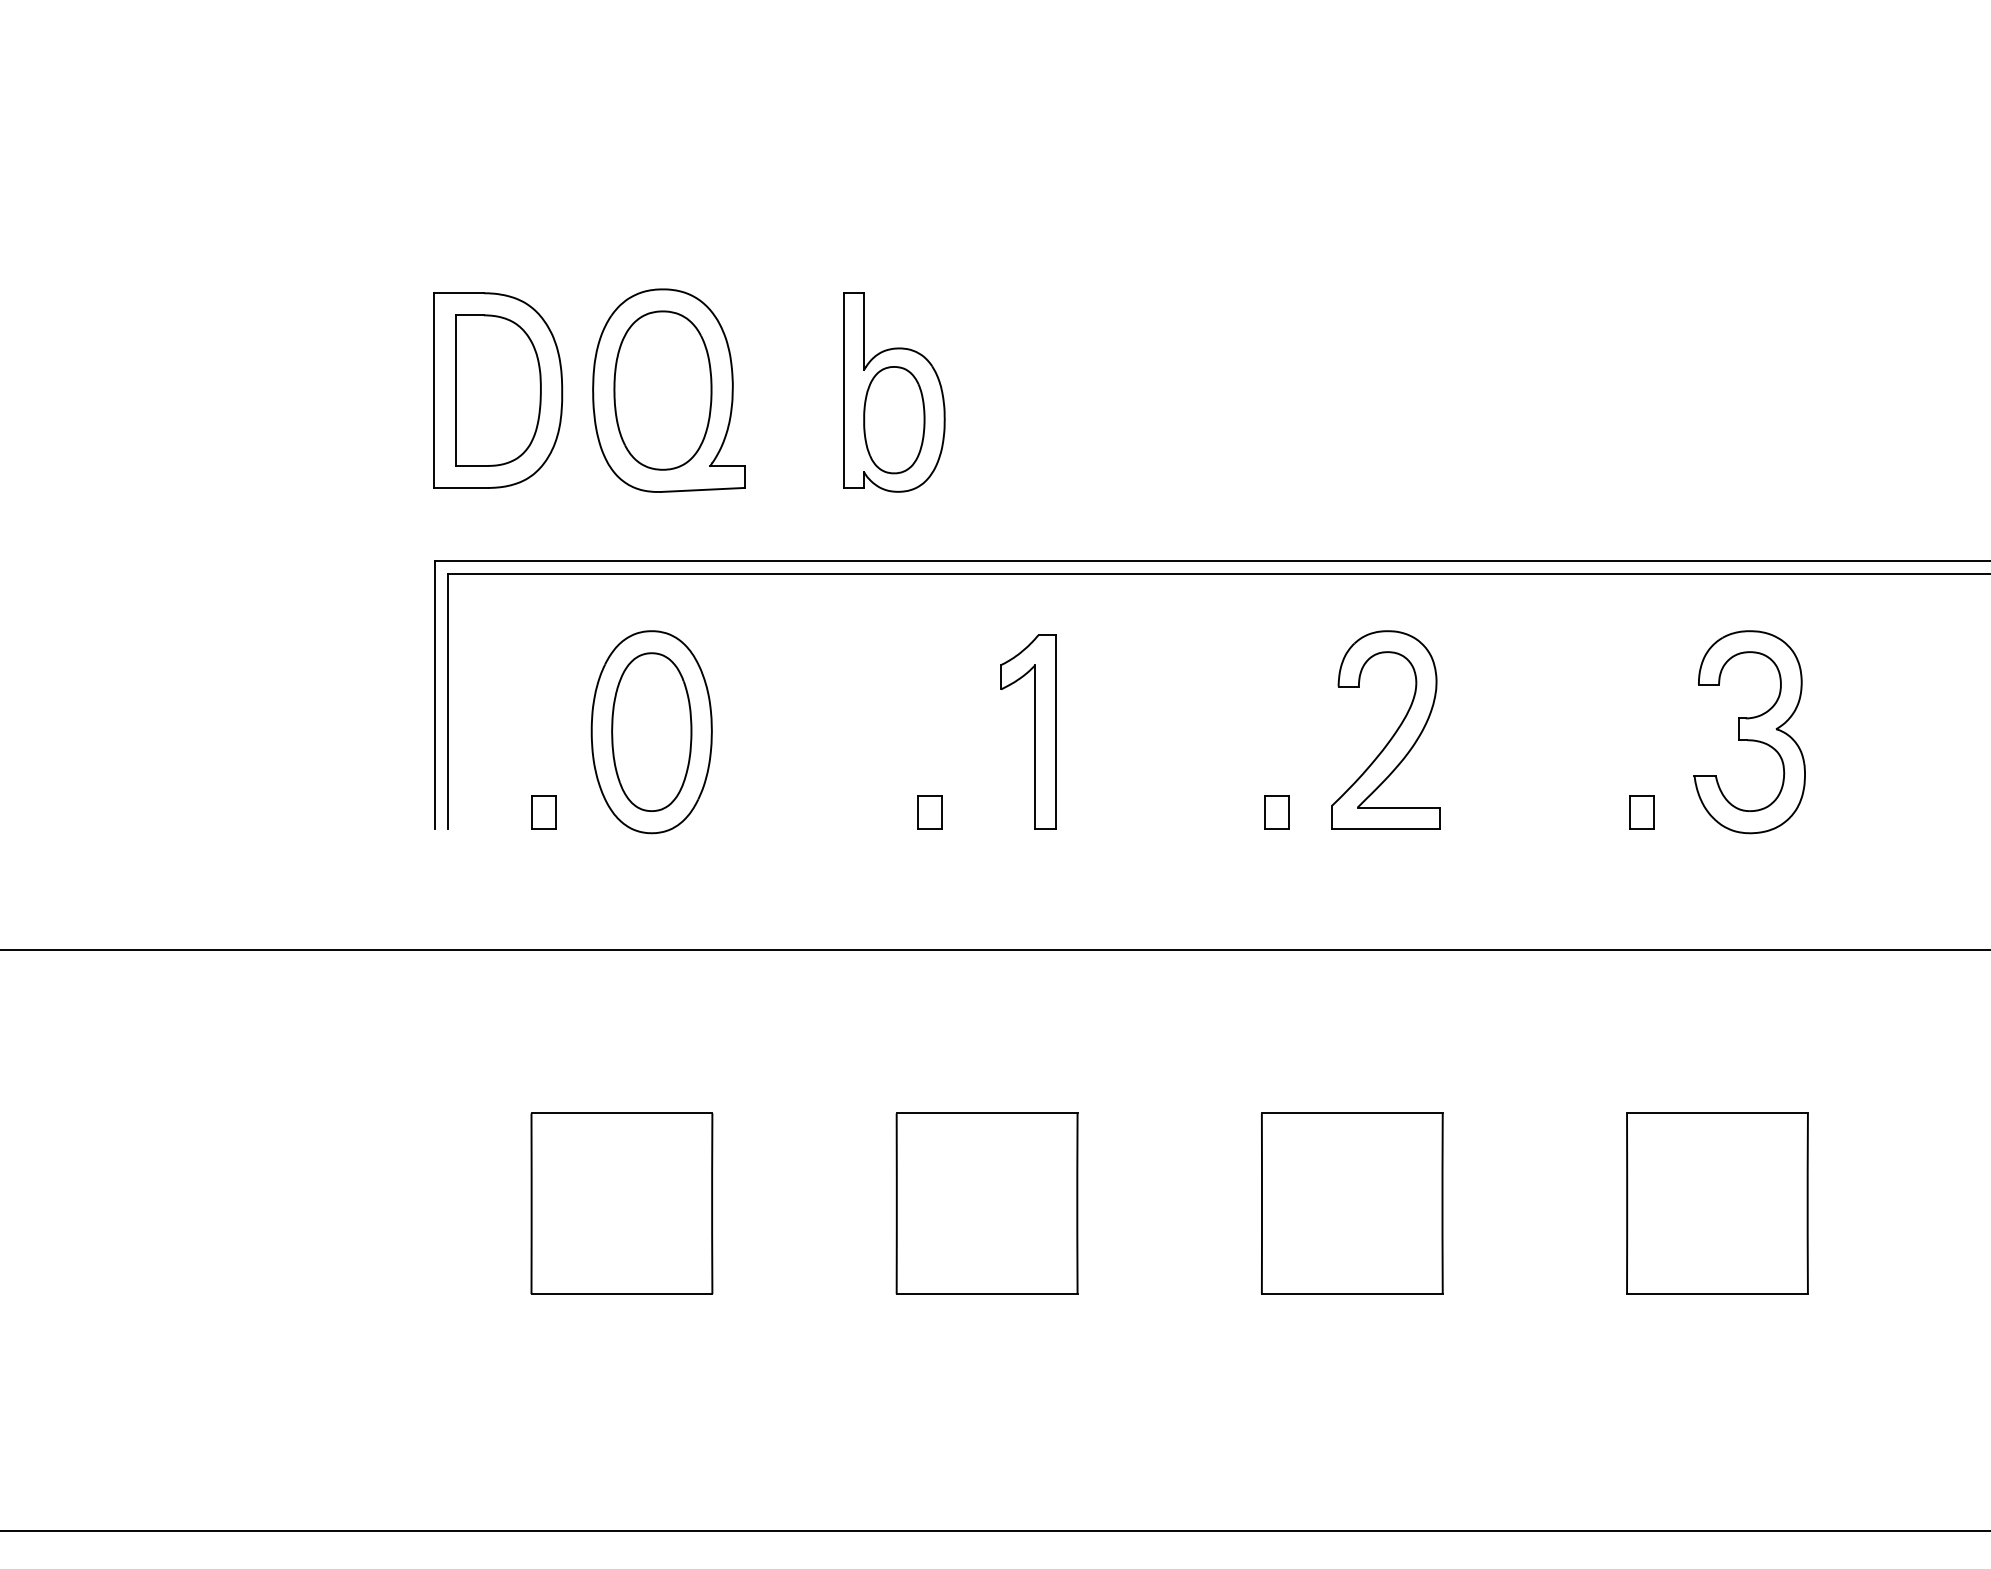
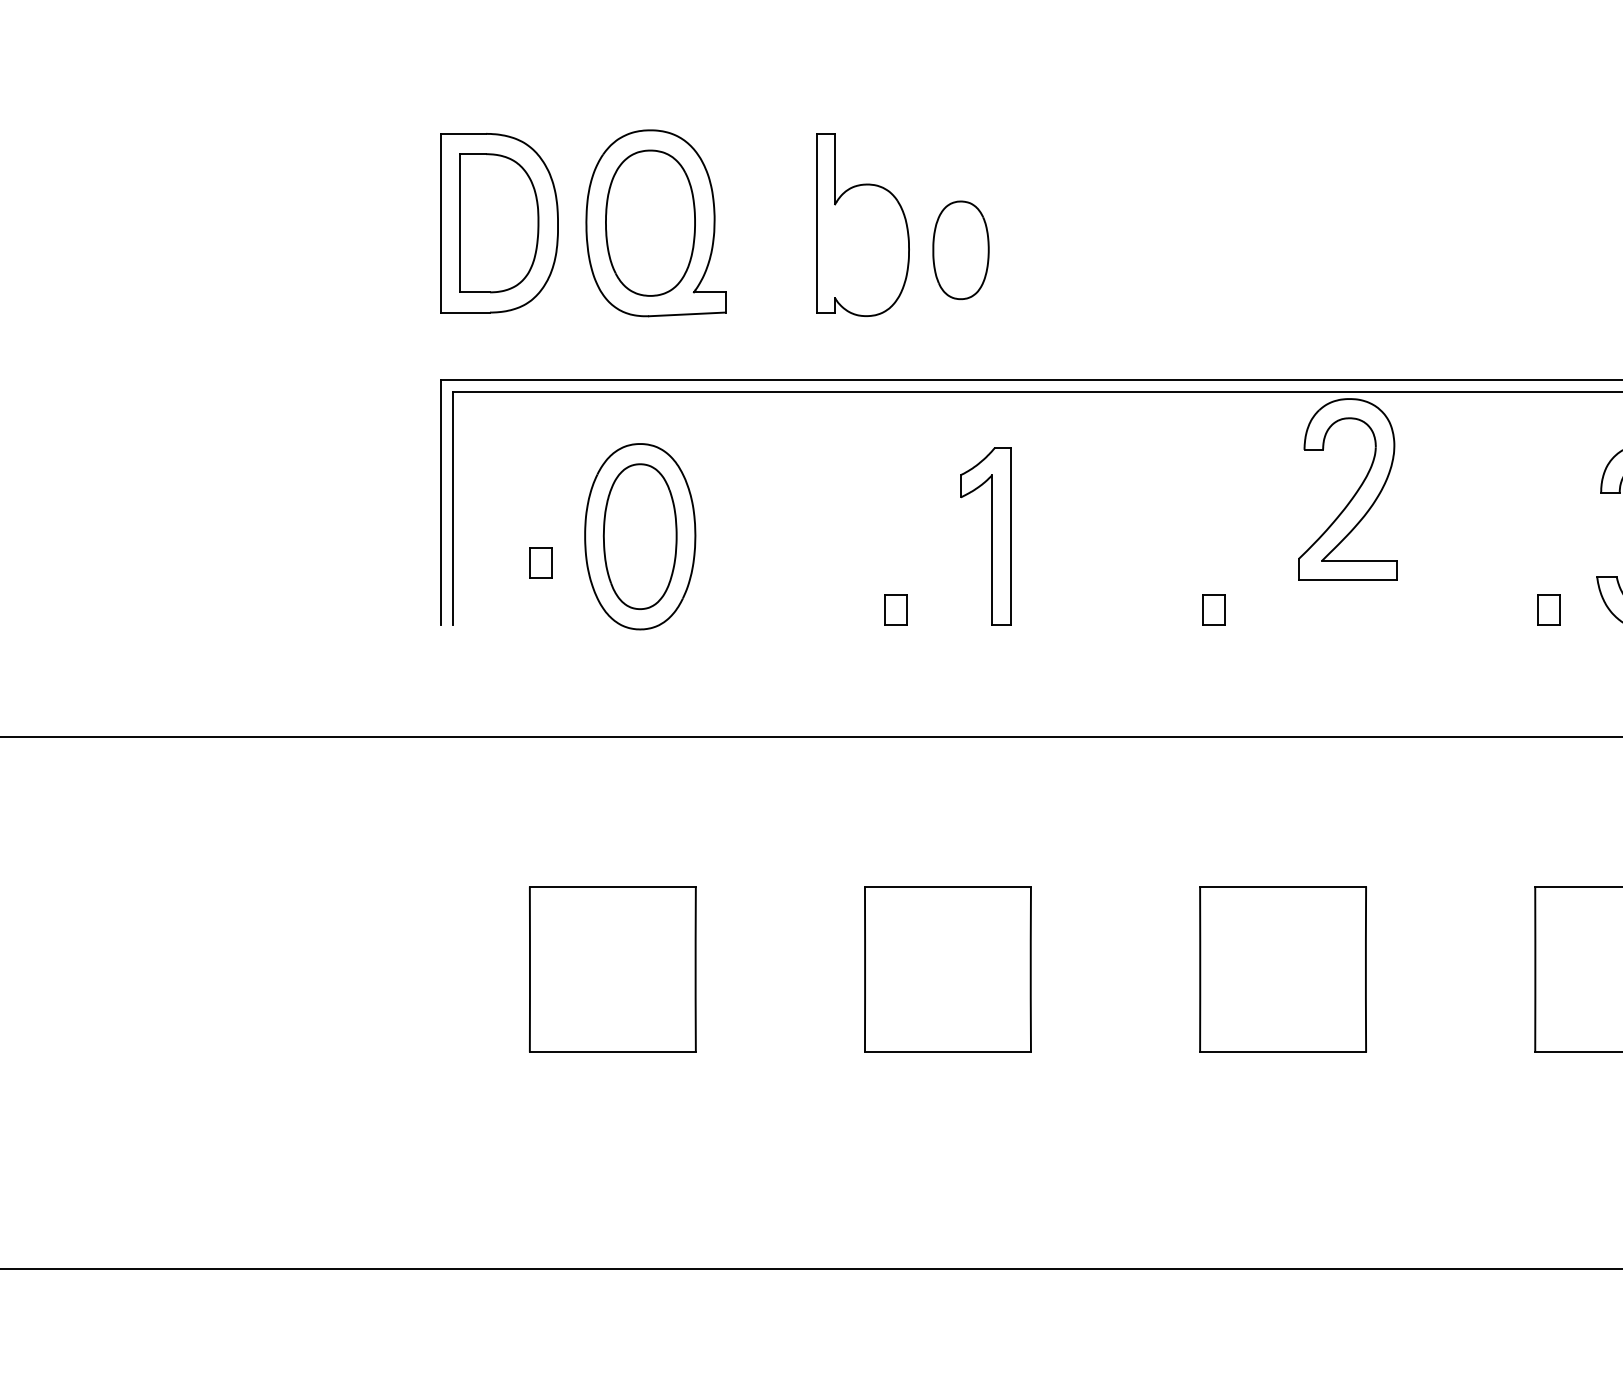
part: (894, 420) -> (961, 250), moved
part: (1392, 735) -> (1353, 494), moved
part: (543, 812) -> (540, 562), moved

